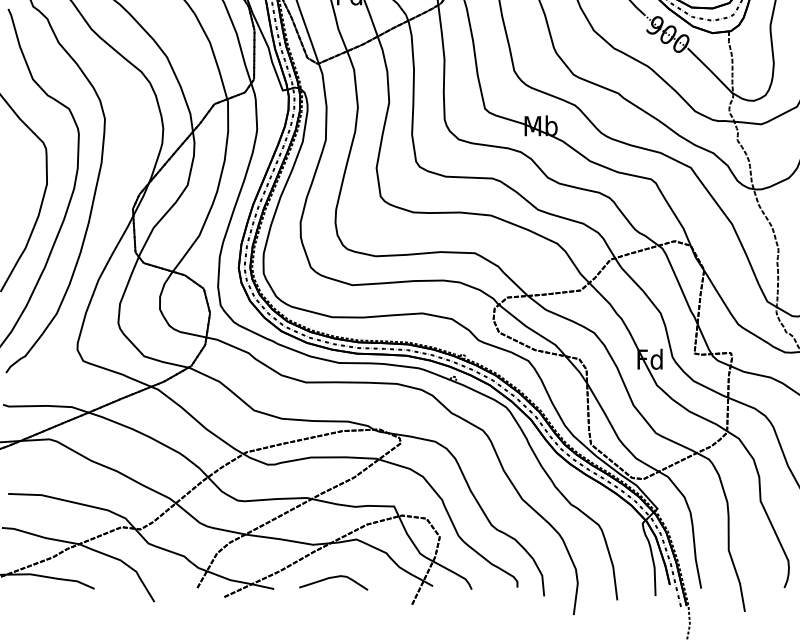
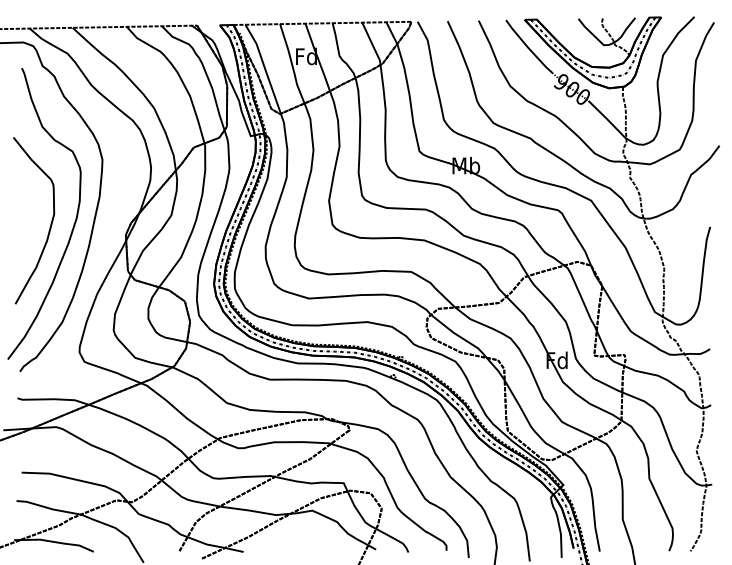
curve: (332, 578) -> (292, 543), removed

